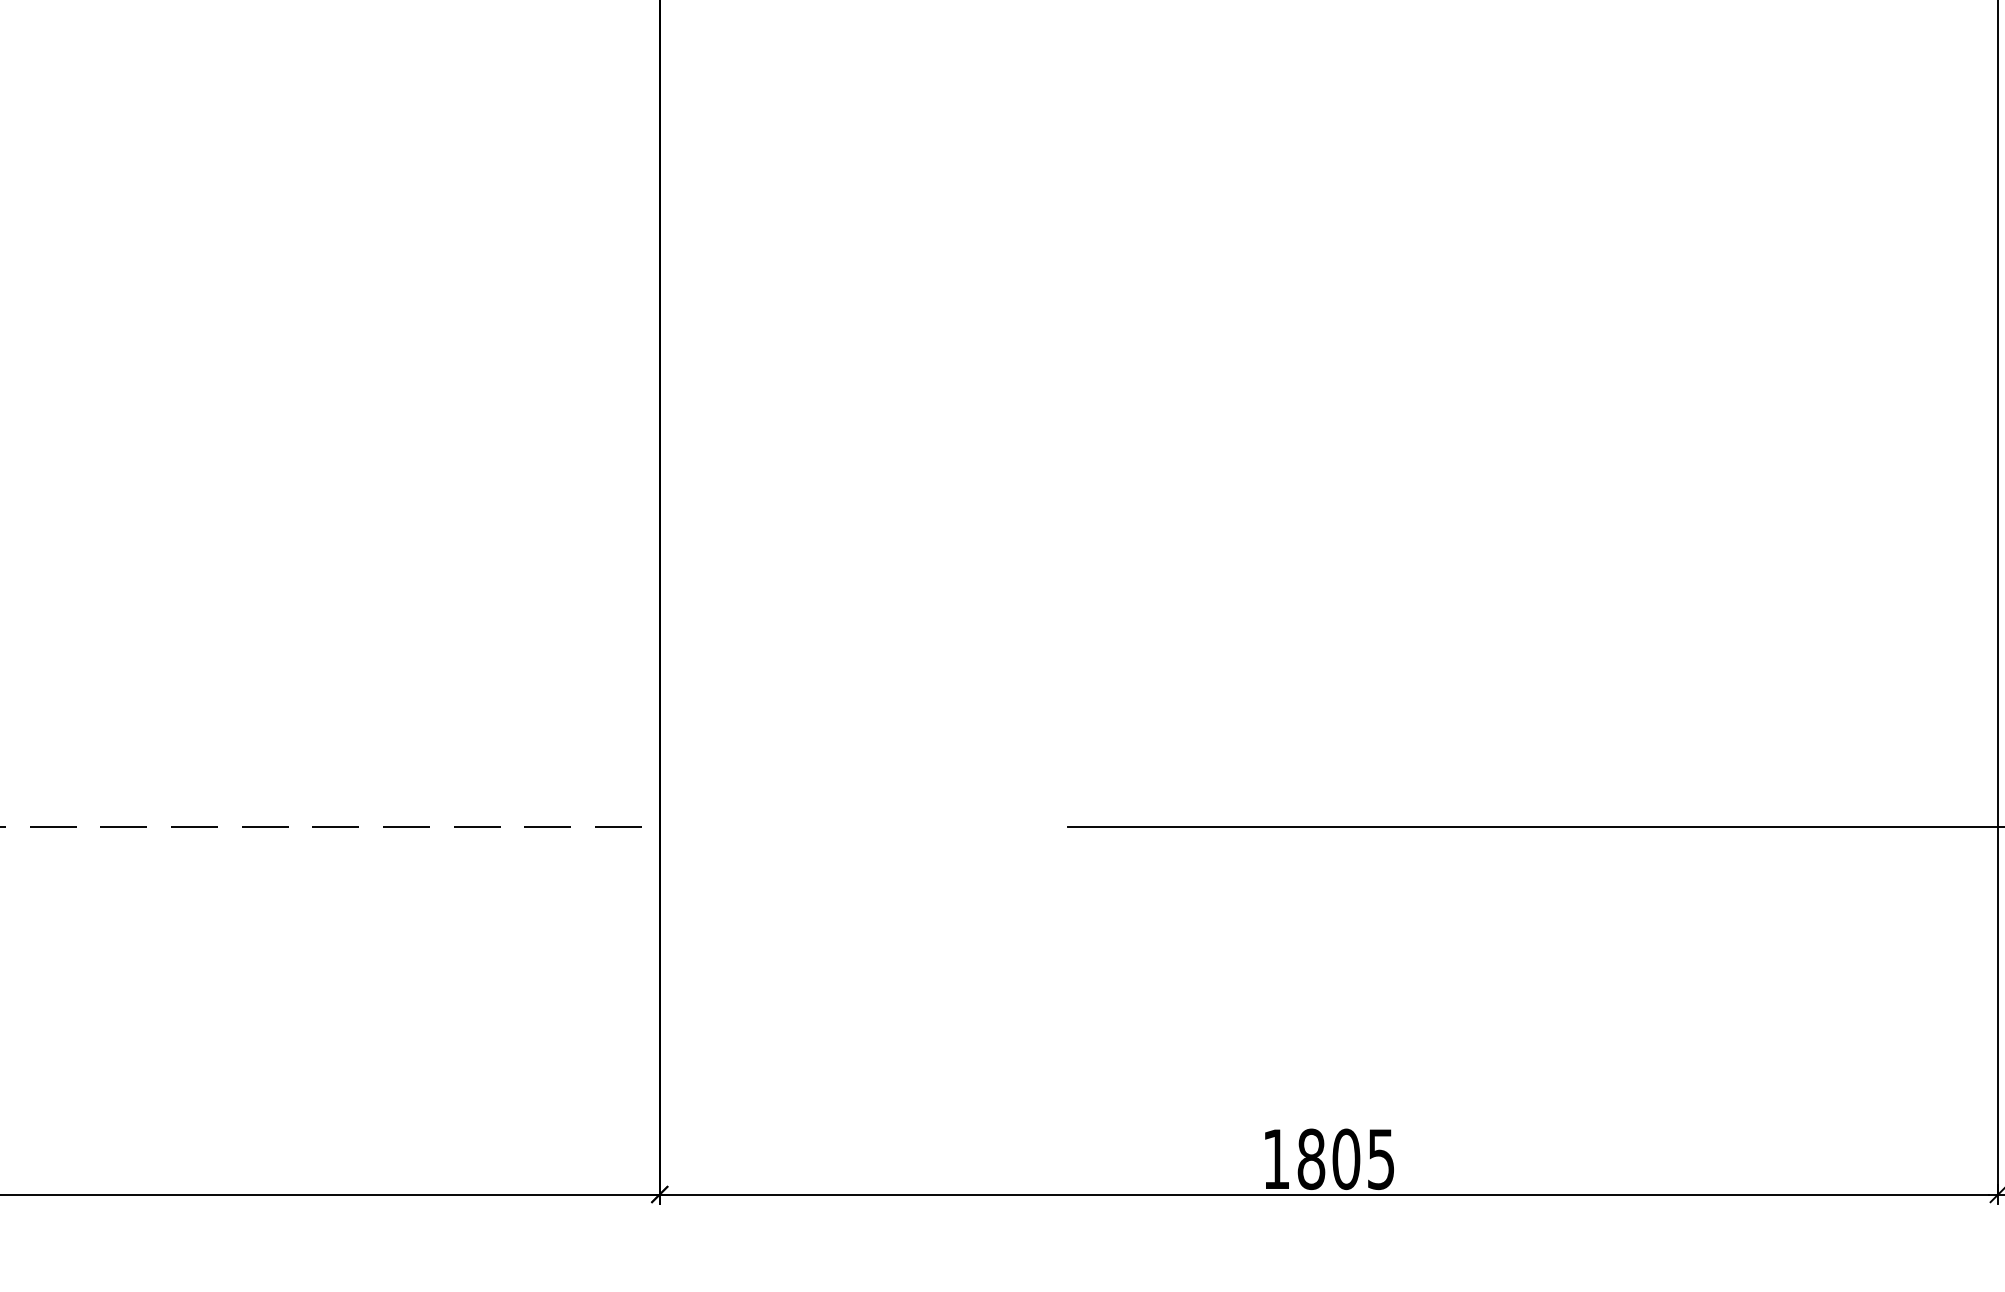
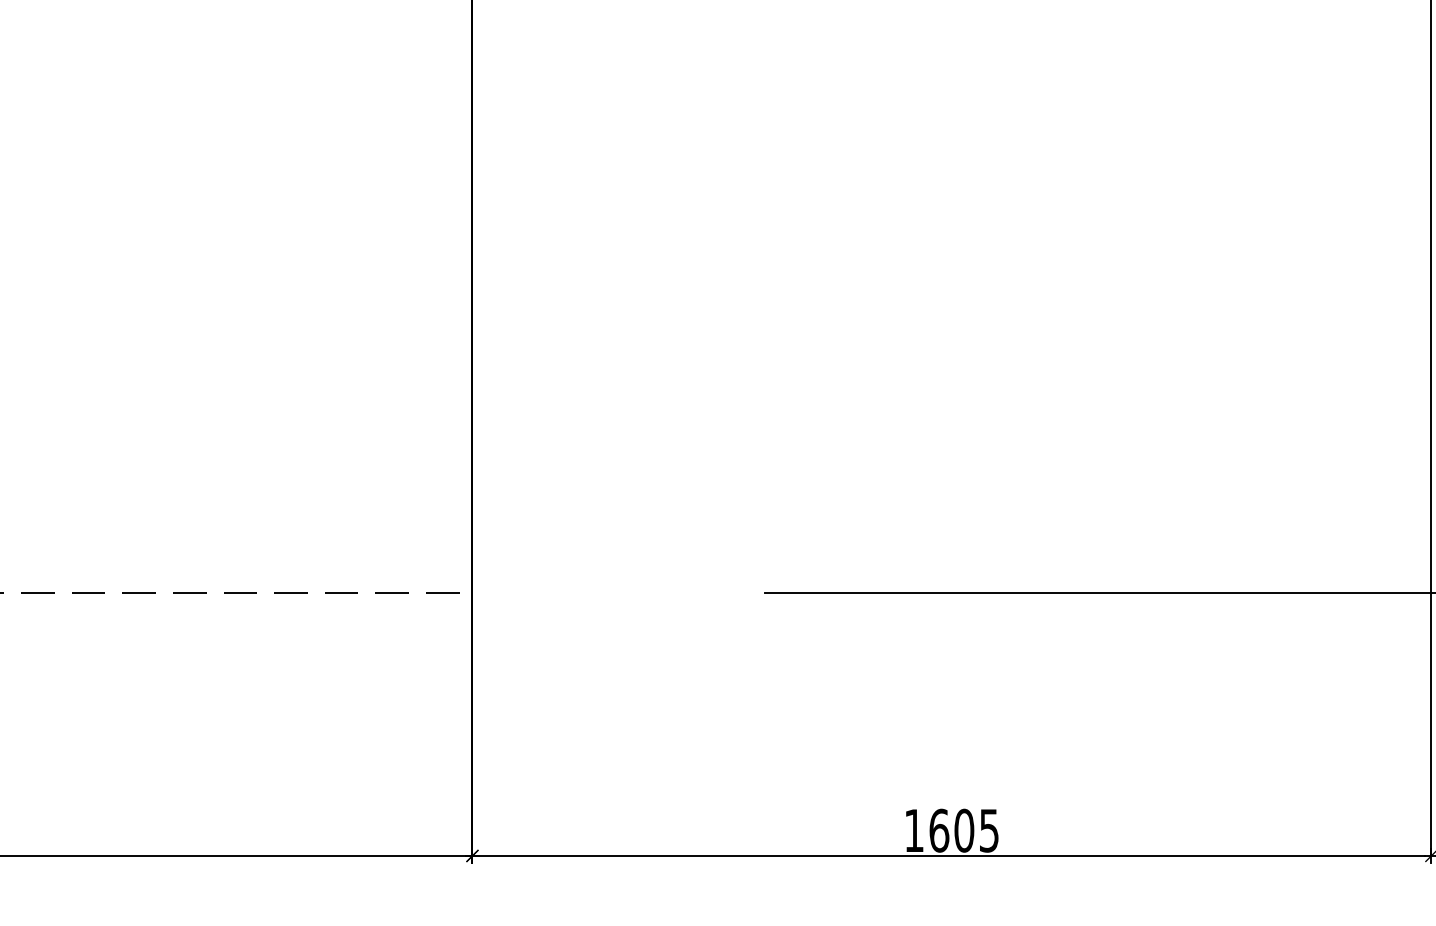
text: (1311, 1158) -> (939, 830), 1805 -> 1605

